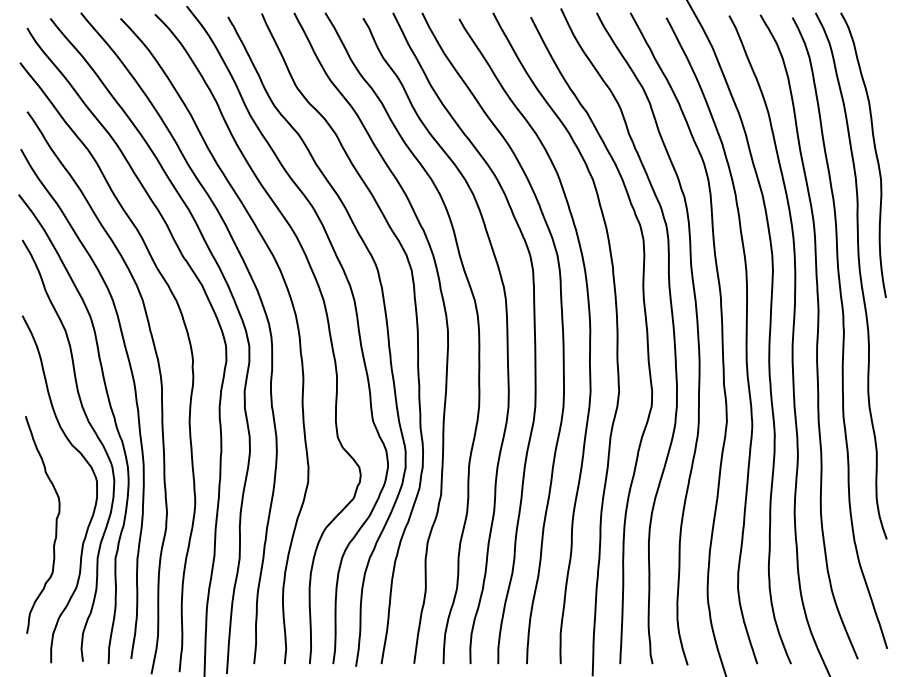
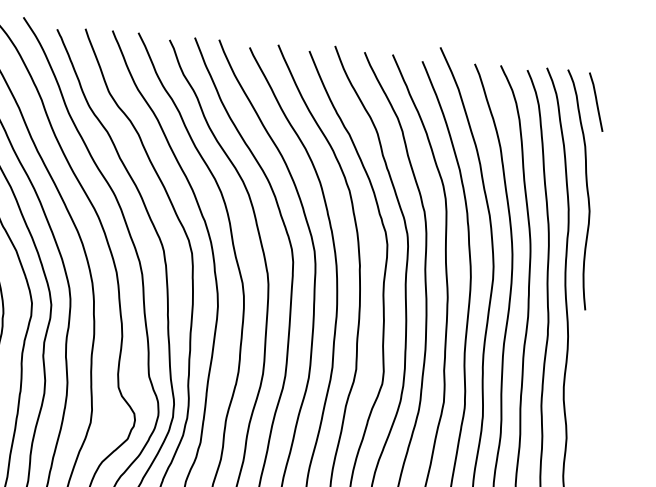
curve: (877, 48) -> (596, 101), added

